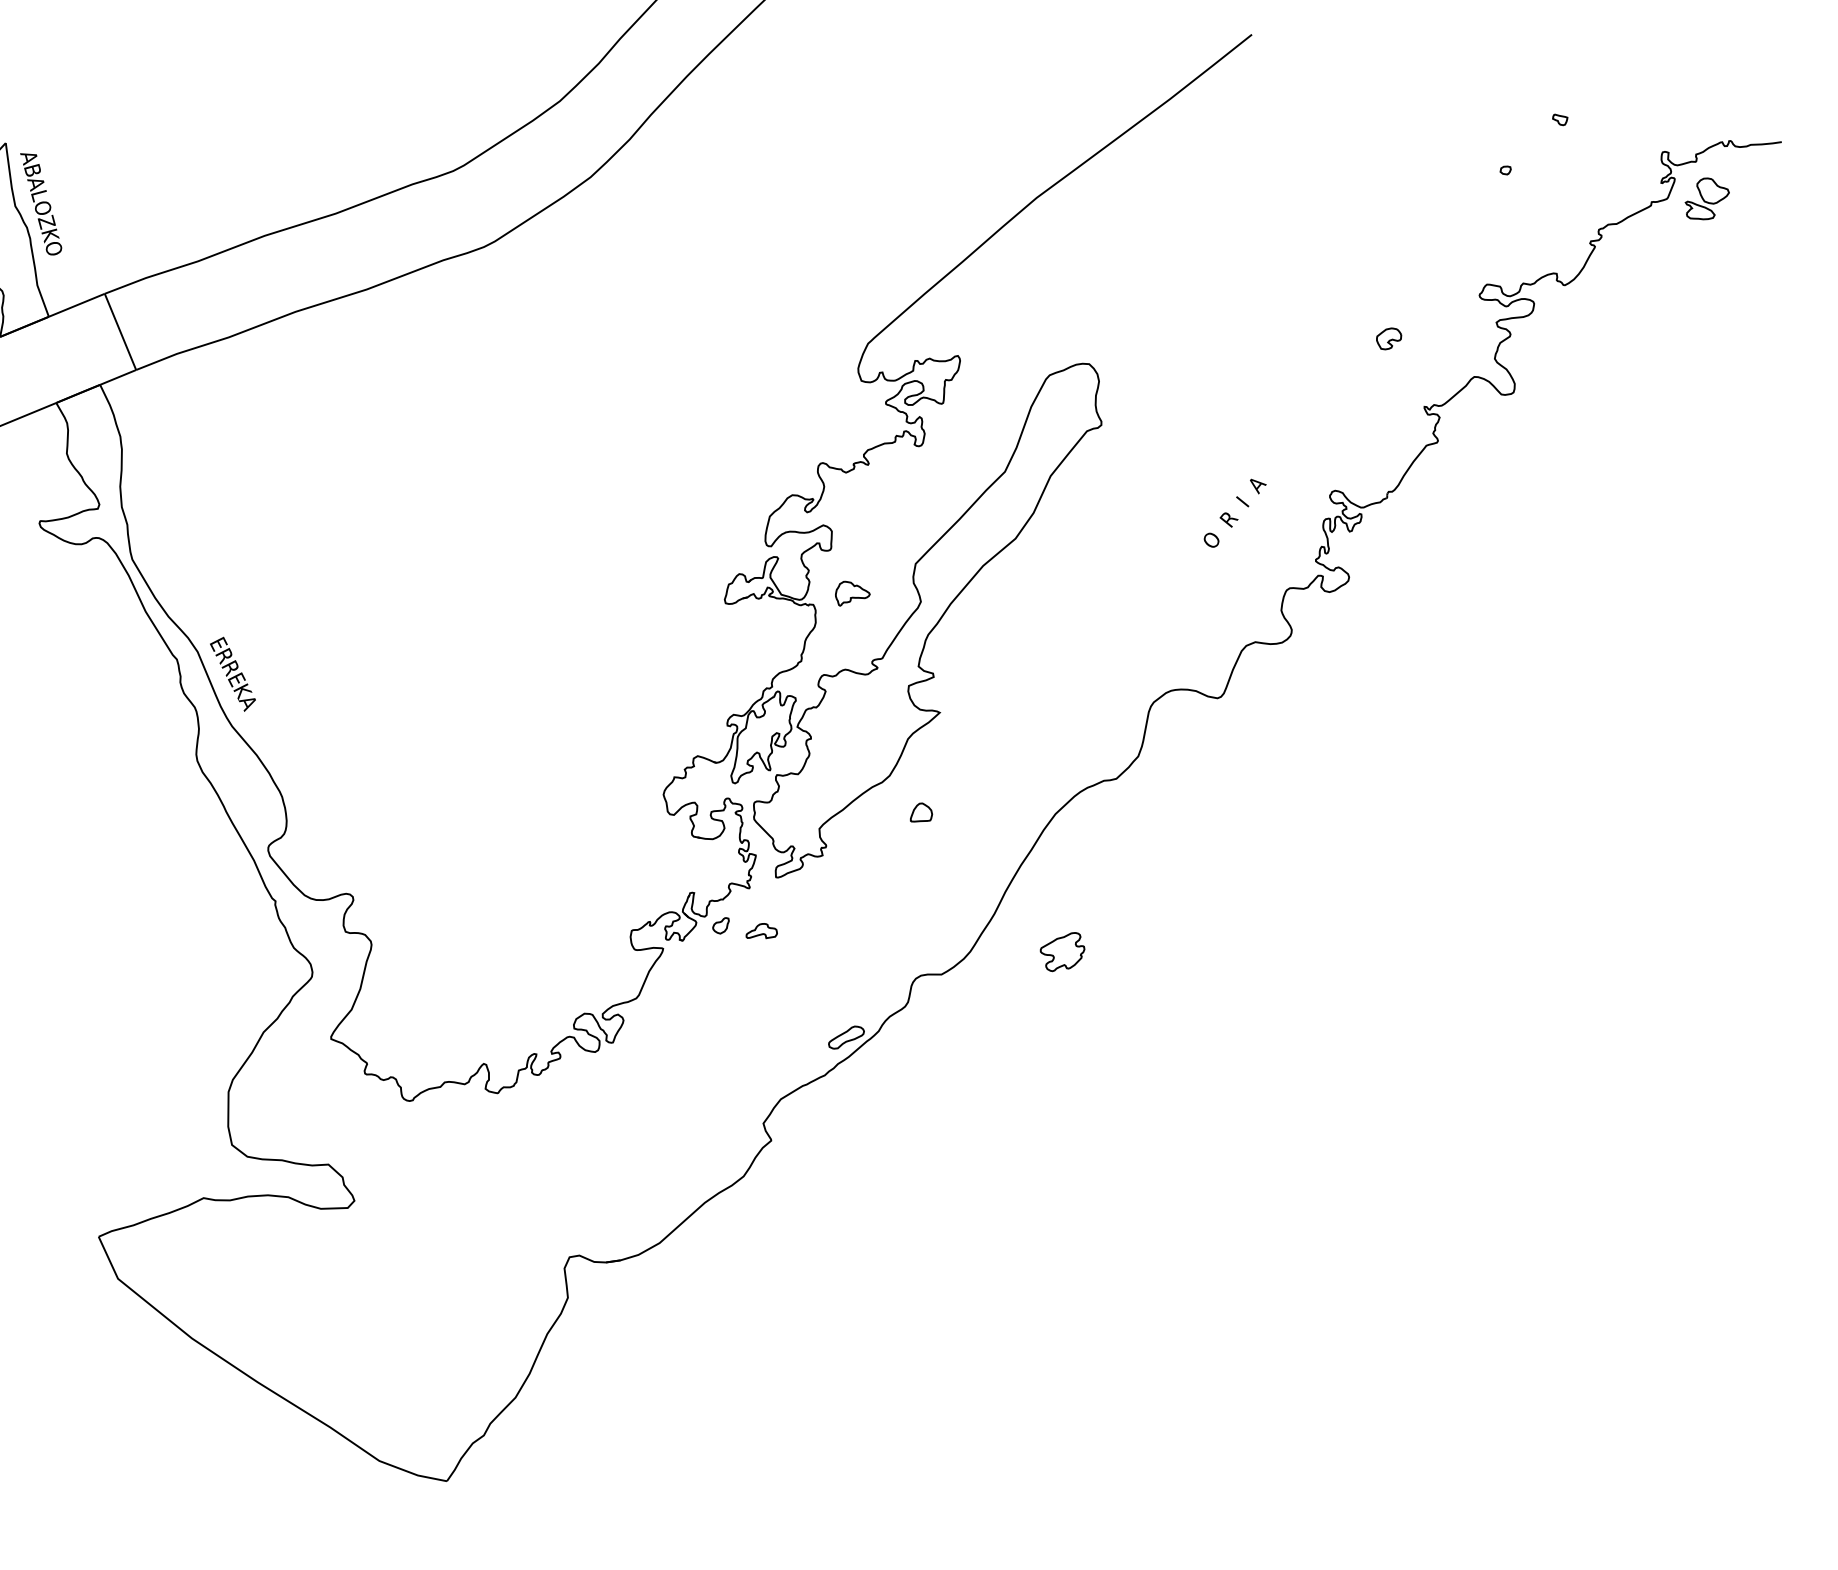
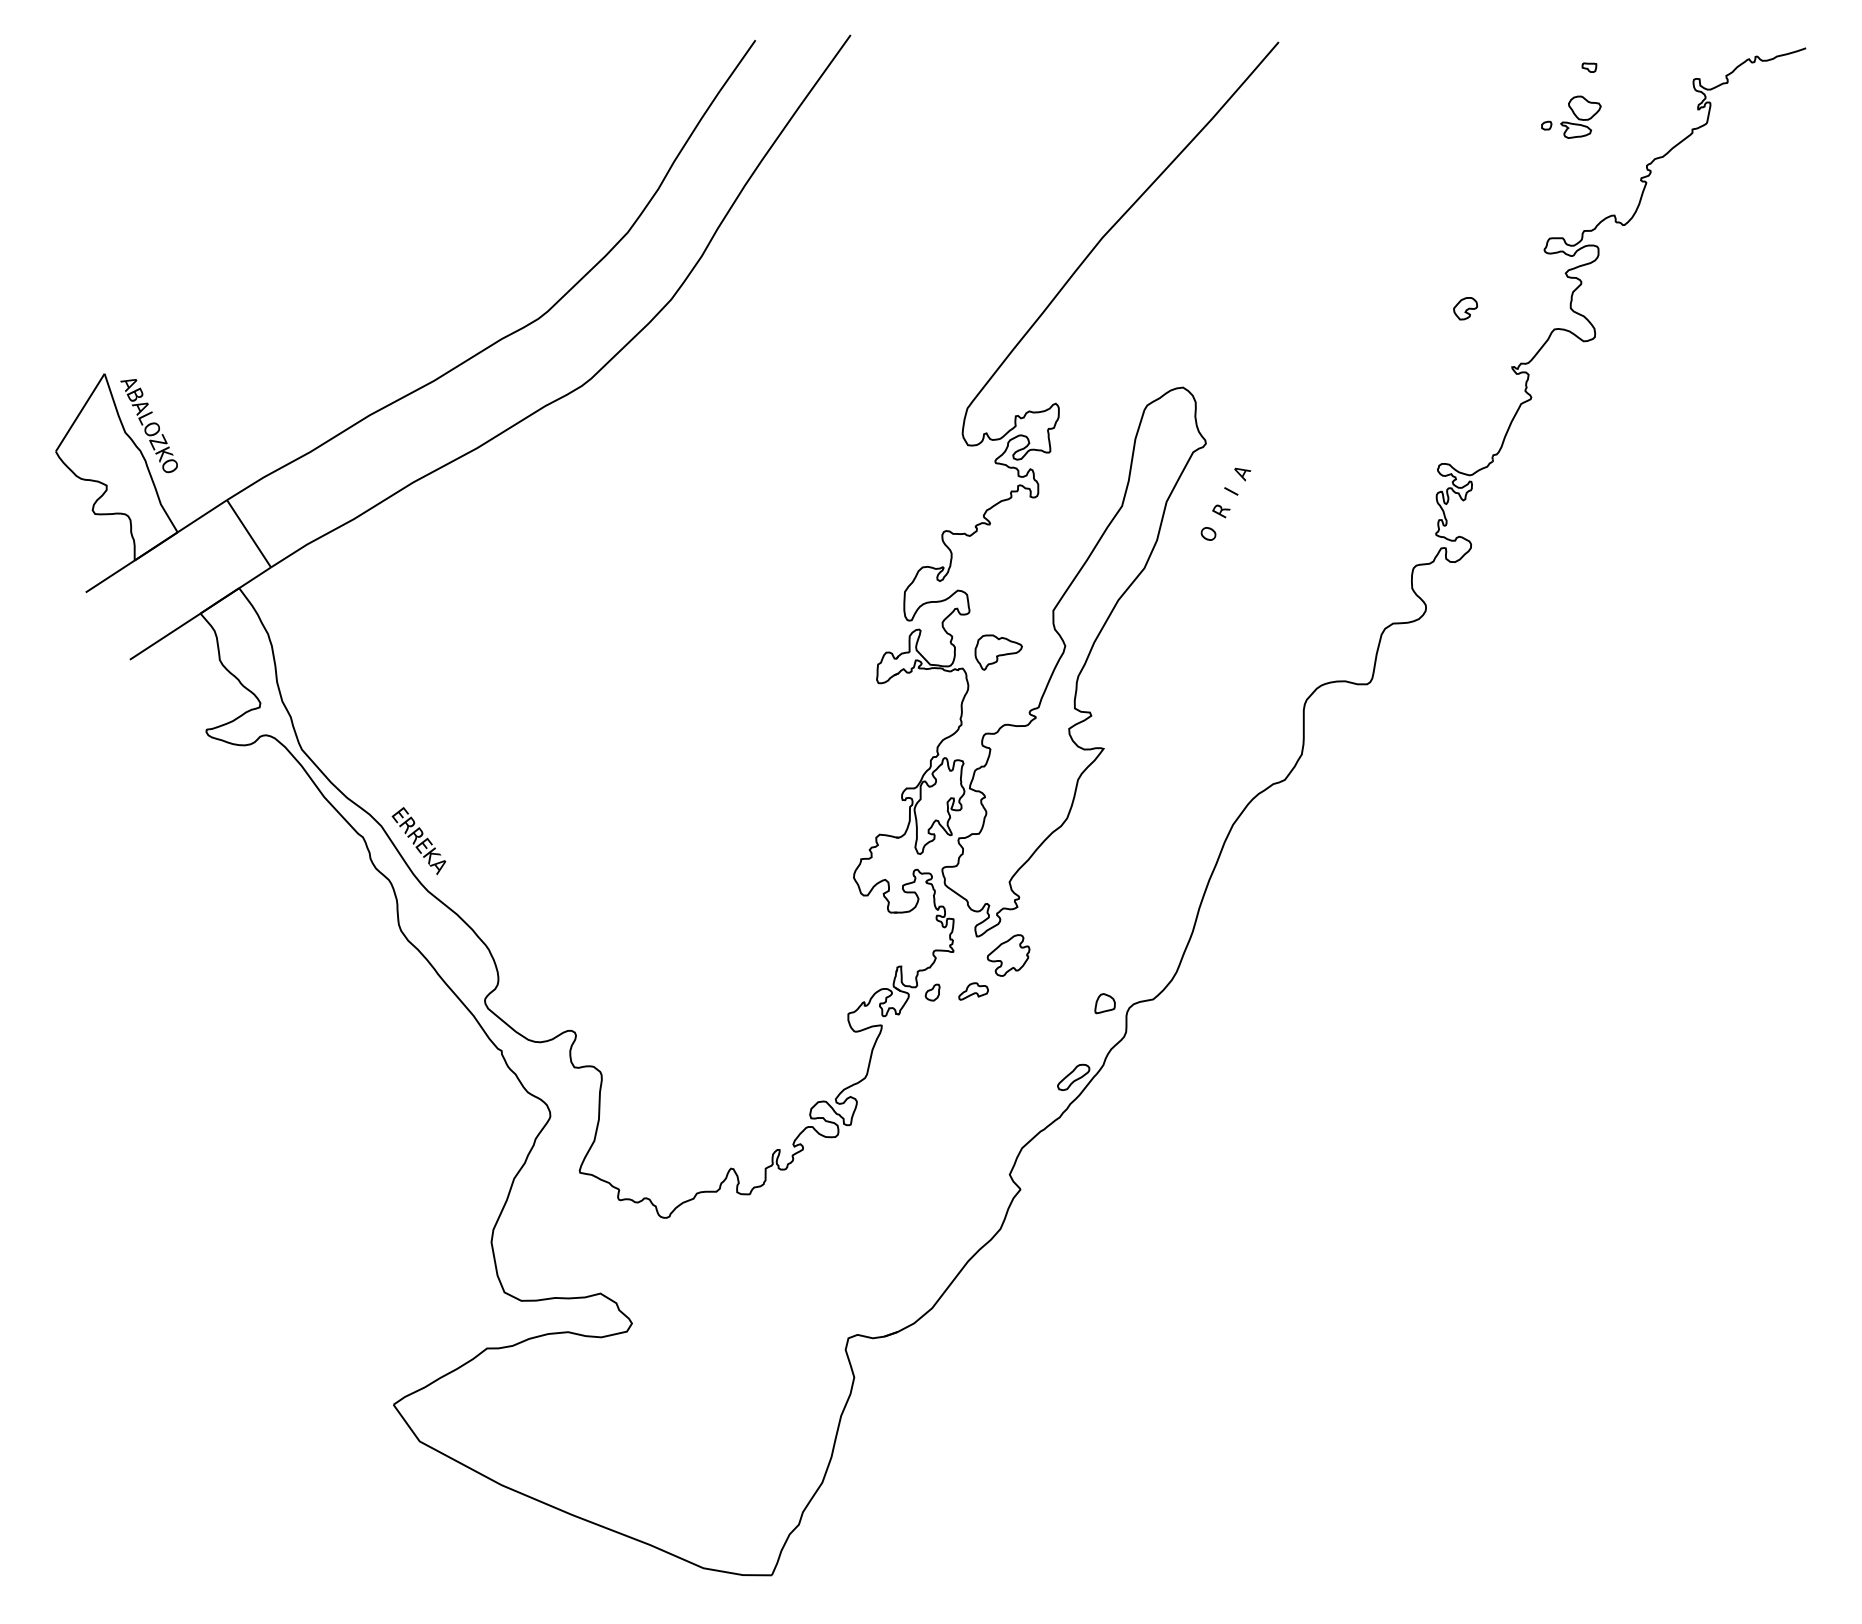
part: (1706, 198) -> (1580, 116), moved
text: (1234, 512) -> (1225, 503), moved
part: (852, 595) -> (998, 652), size x1.43
part: (921, 813) -> (1104, 1003), moved
part: (1062, 951) -> (1008, 955), moved

